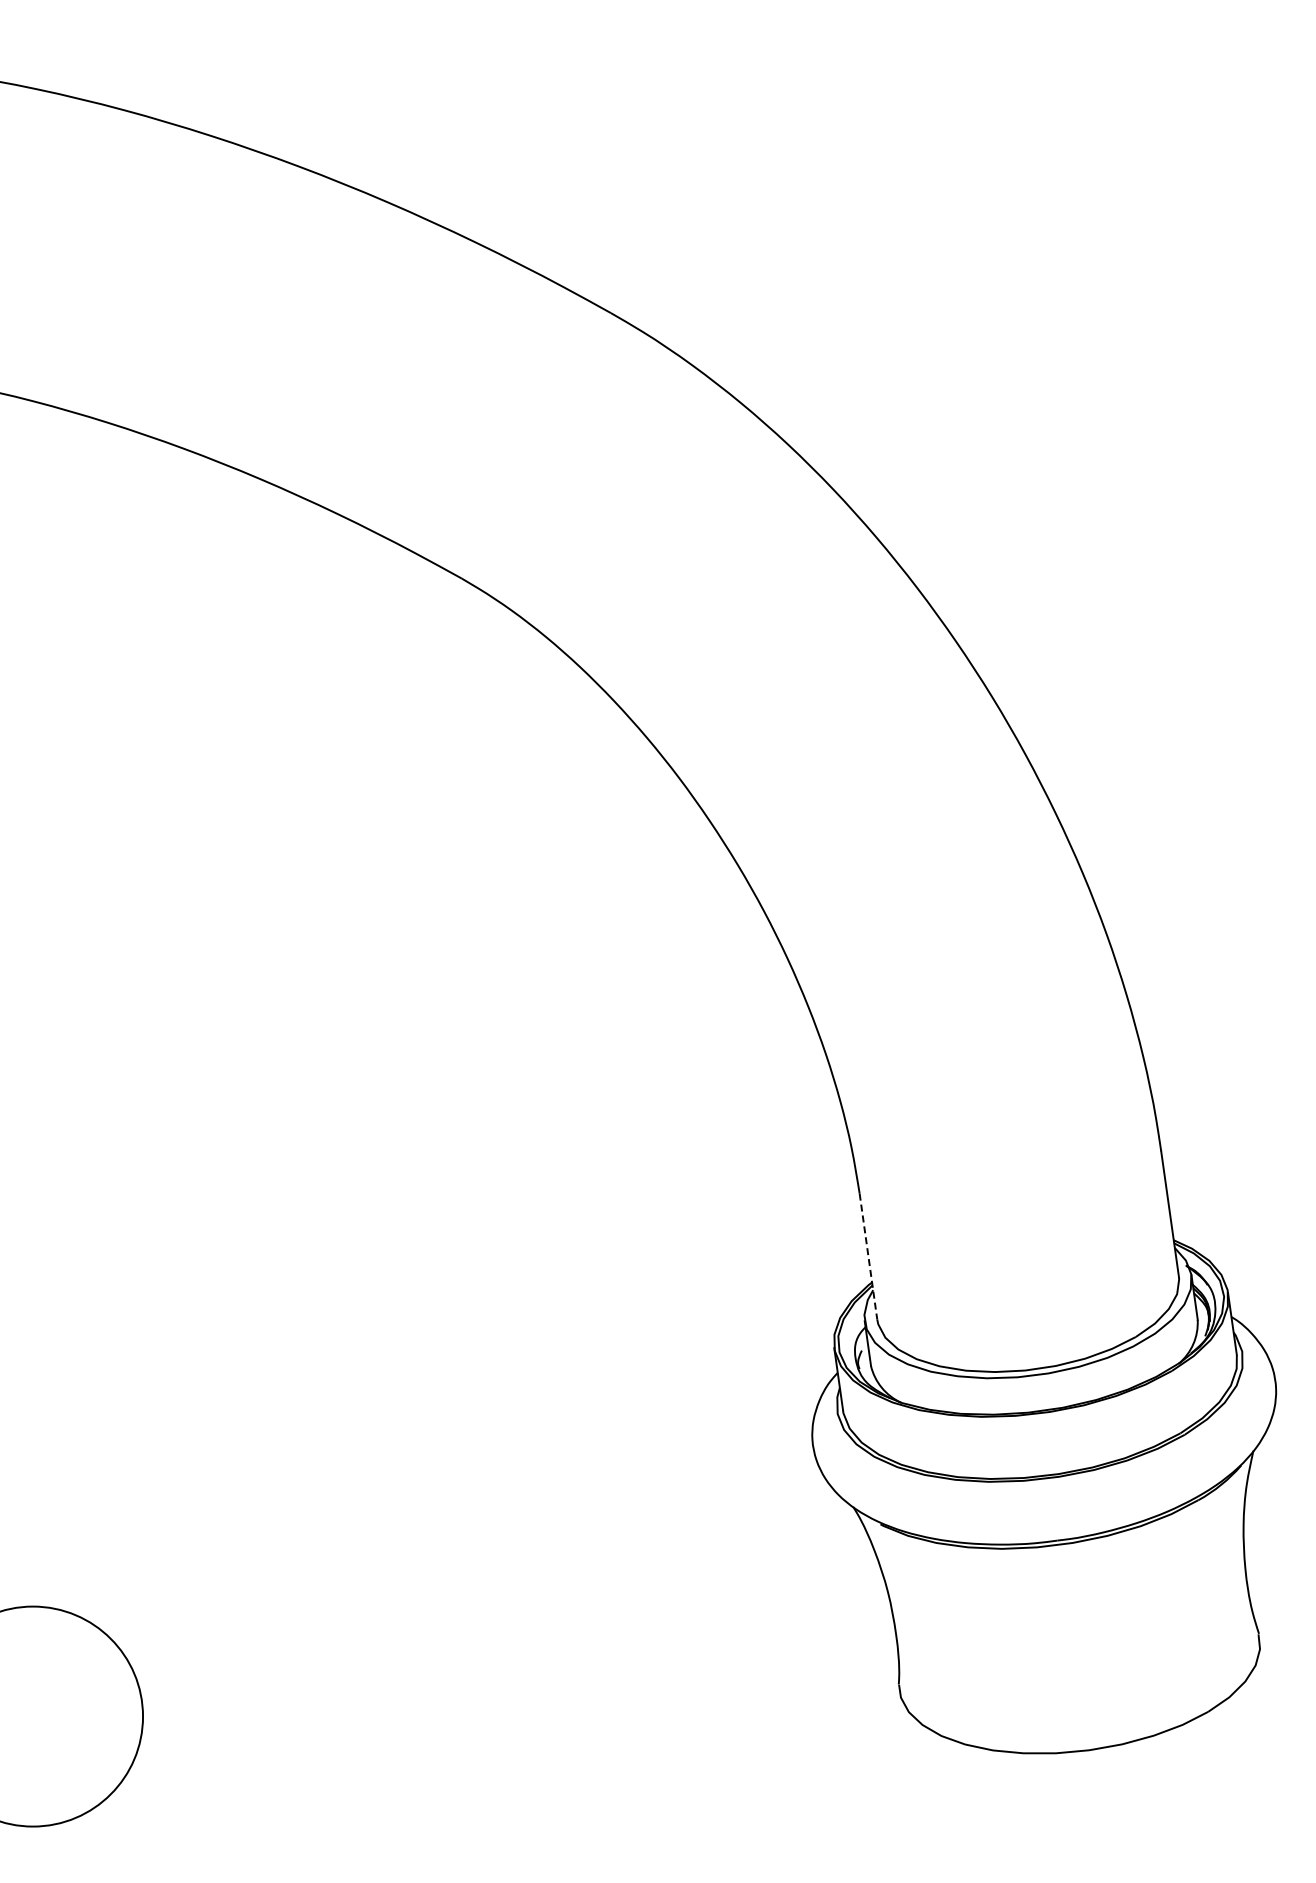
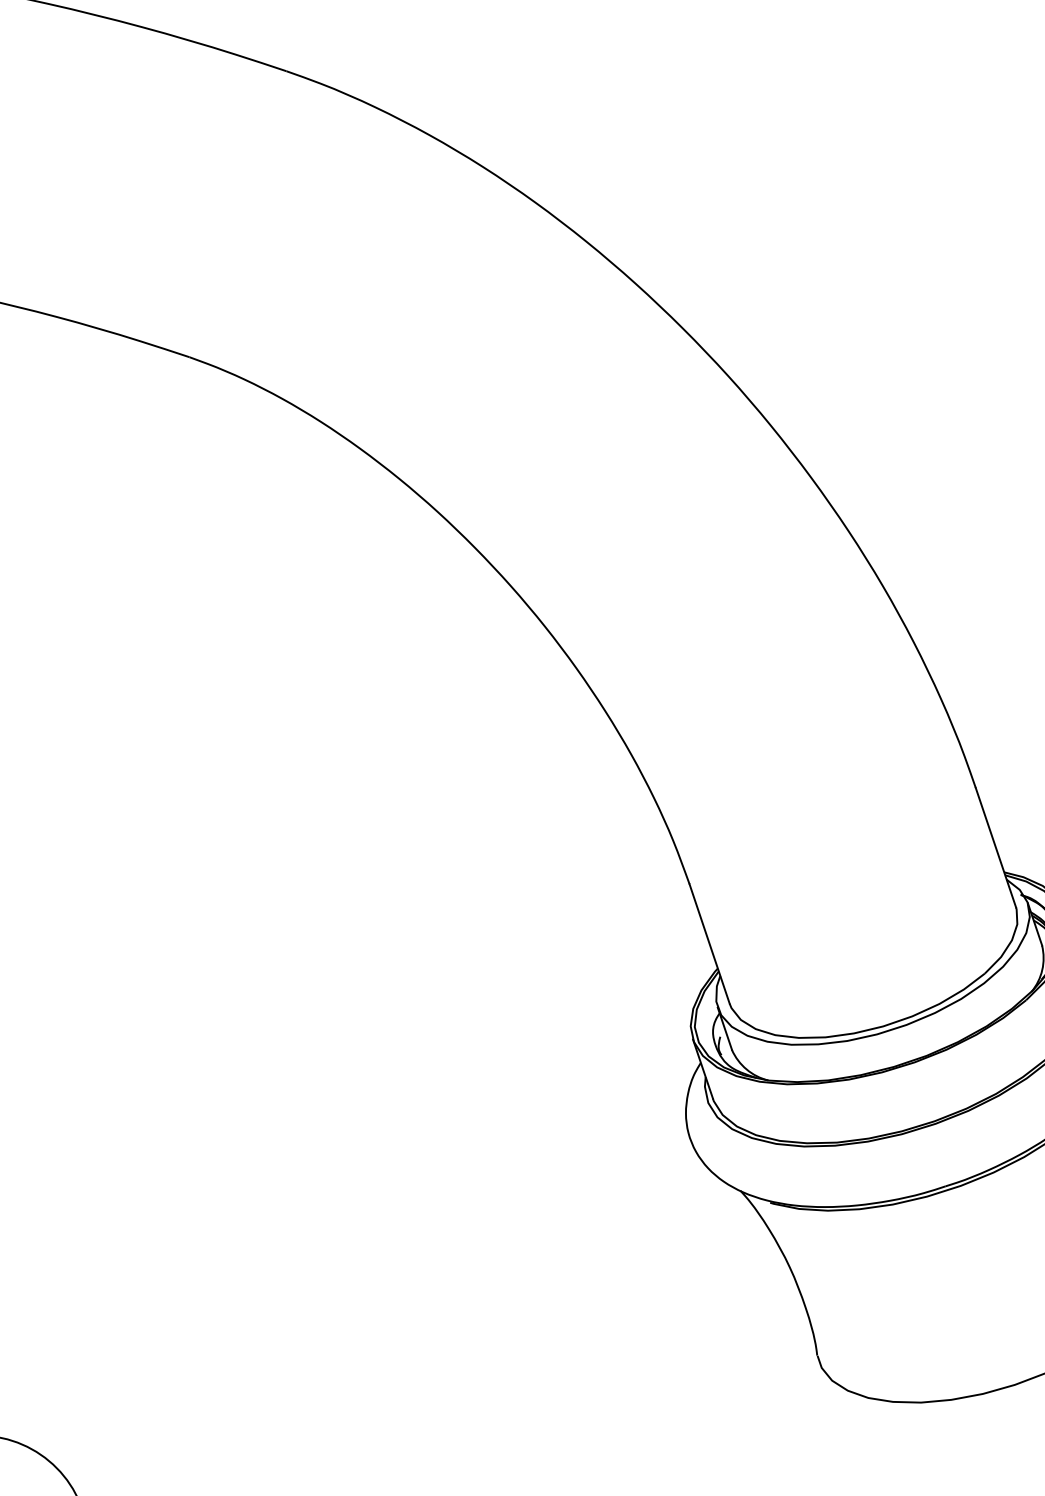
line: (868, 1256) -> (709, 943), dashed -> solid

